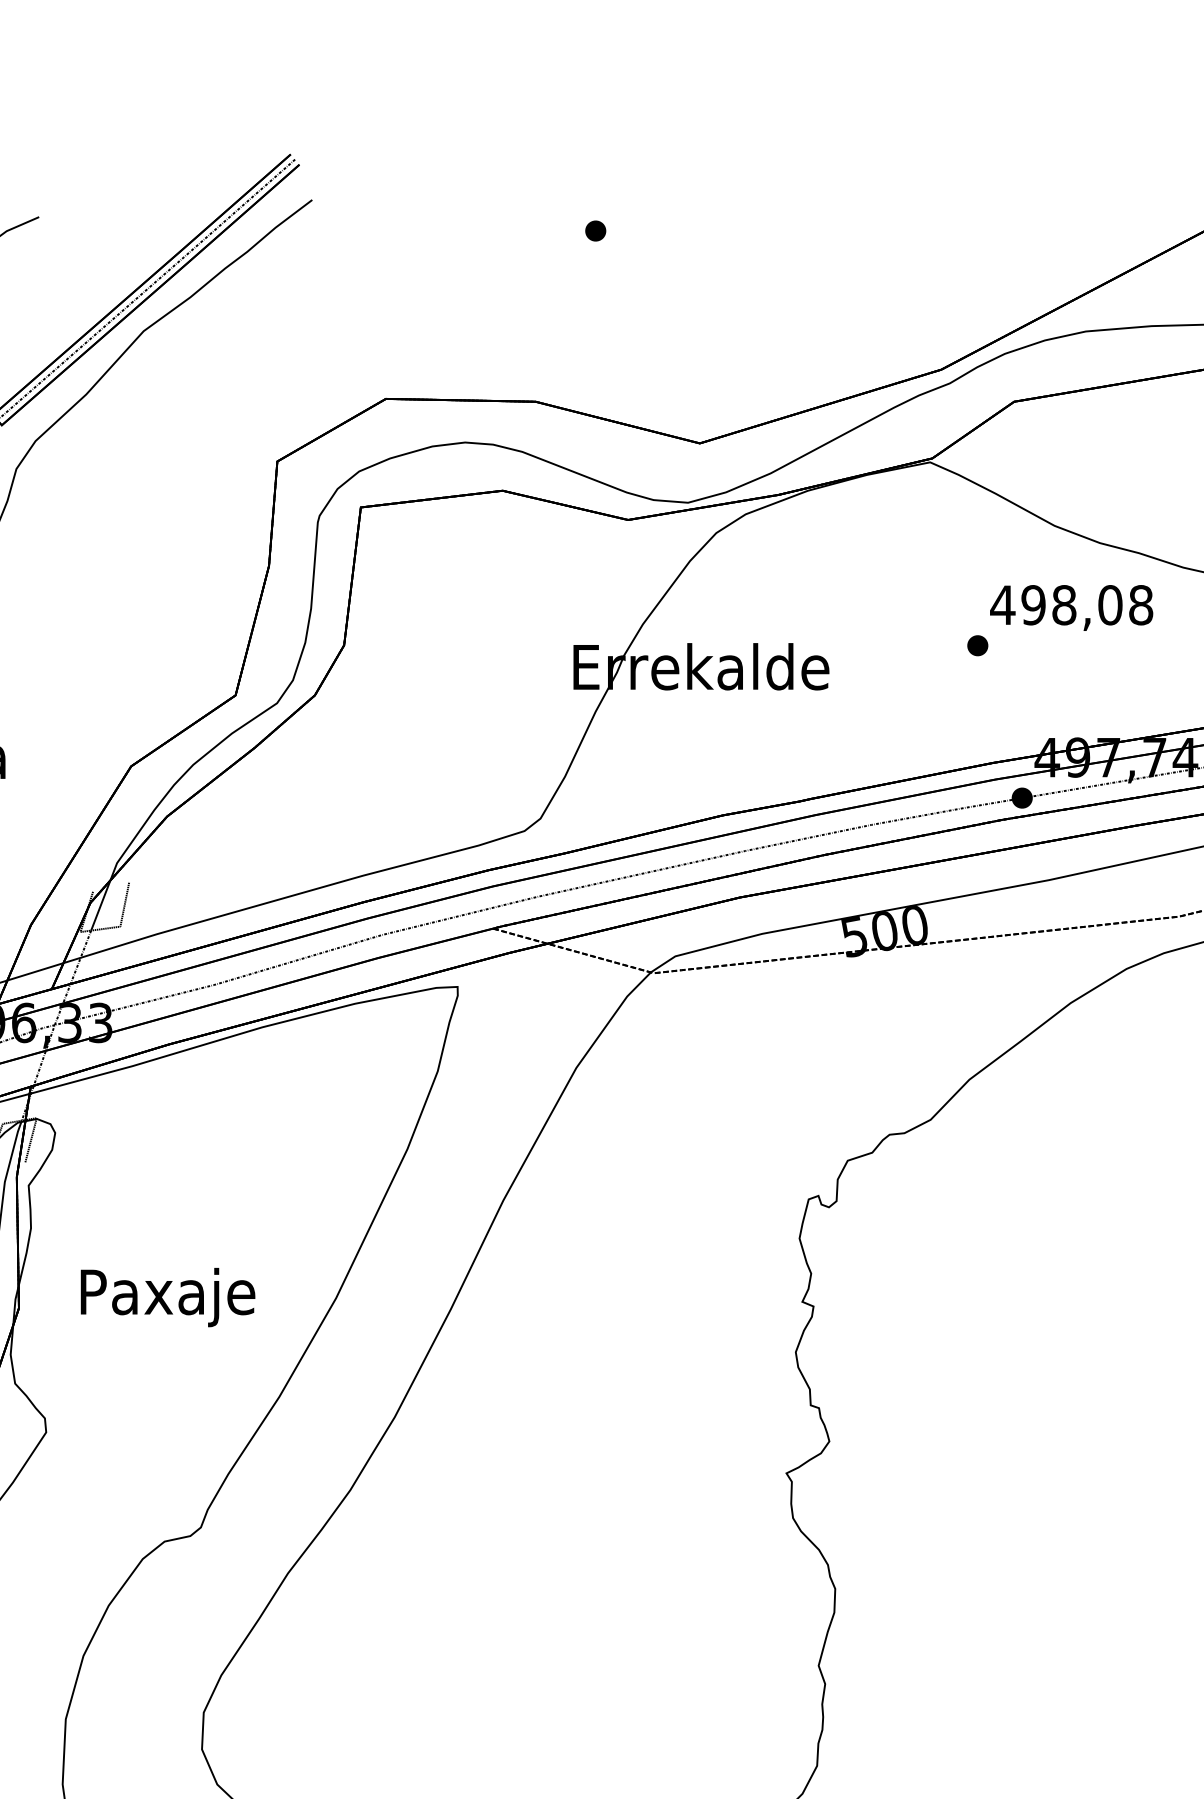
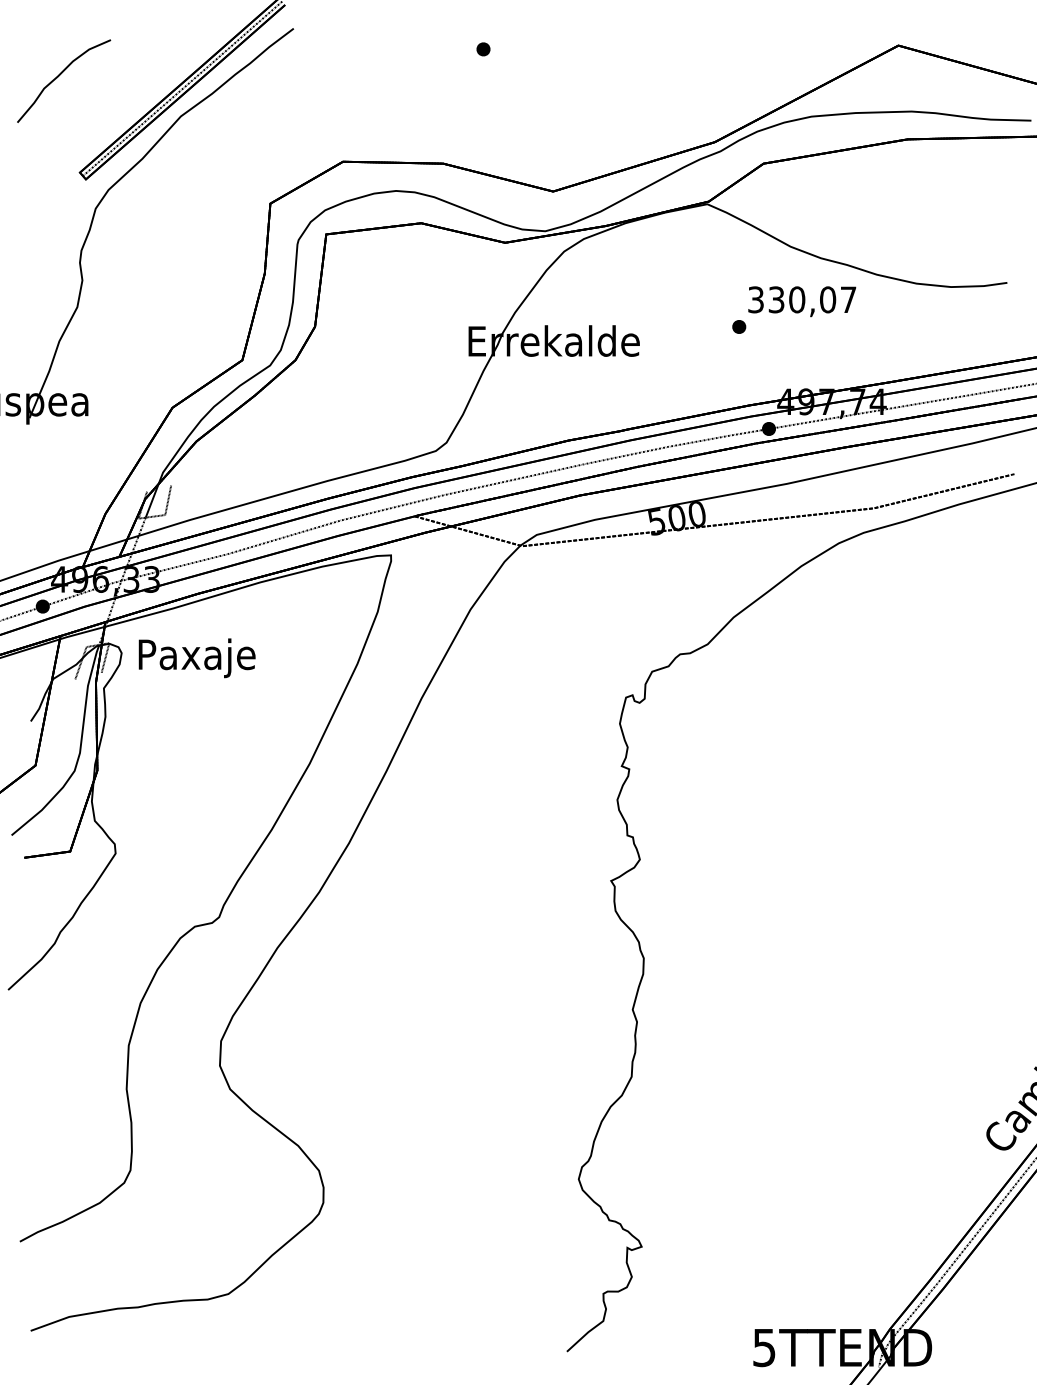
text: (1070, 604) -> (801, 299), 498,08 -> 330,07
text: (166, 1297) -> (196, 658), moved

